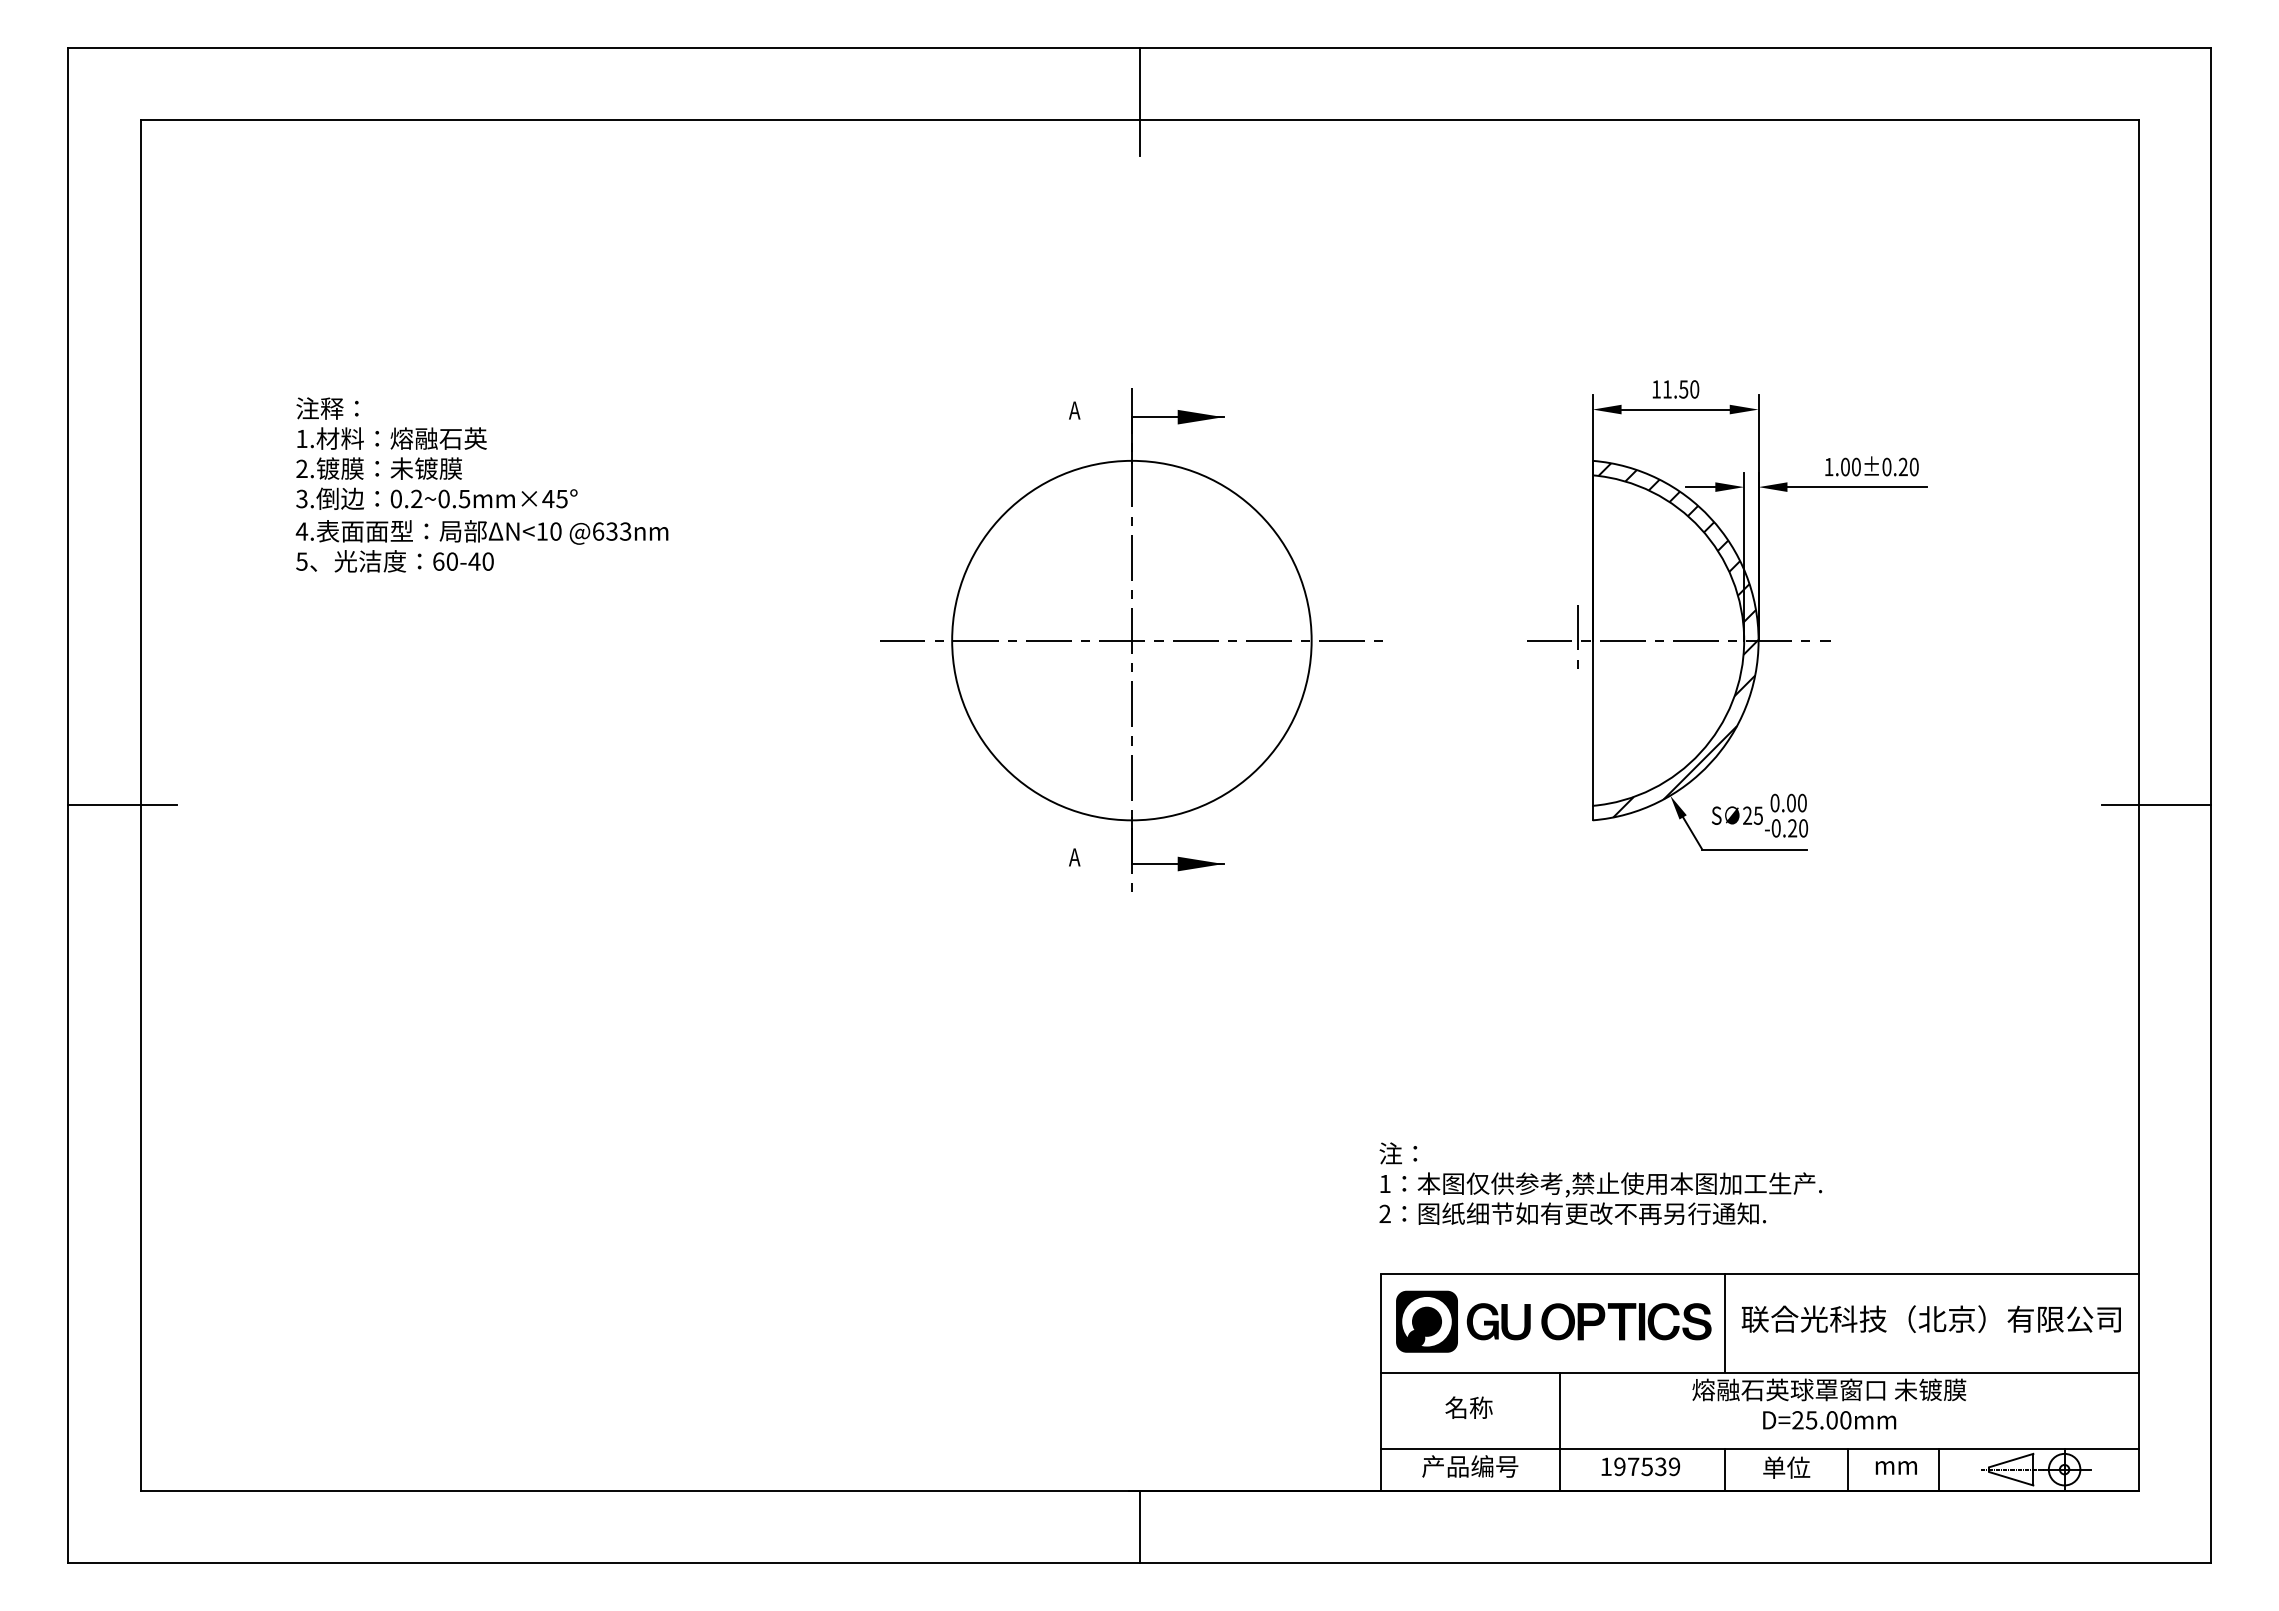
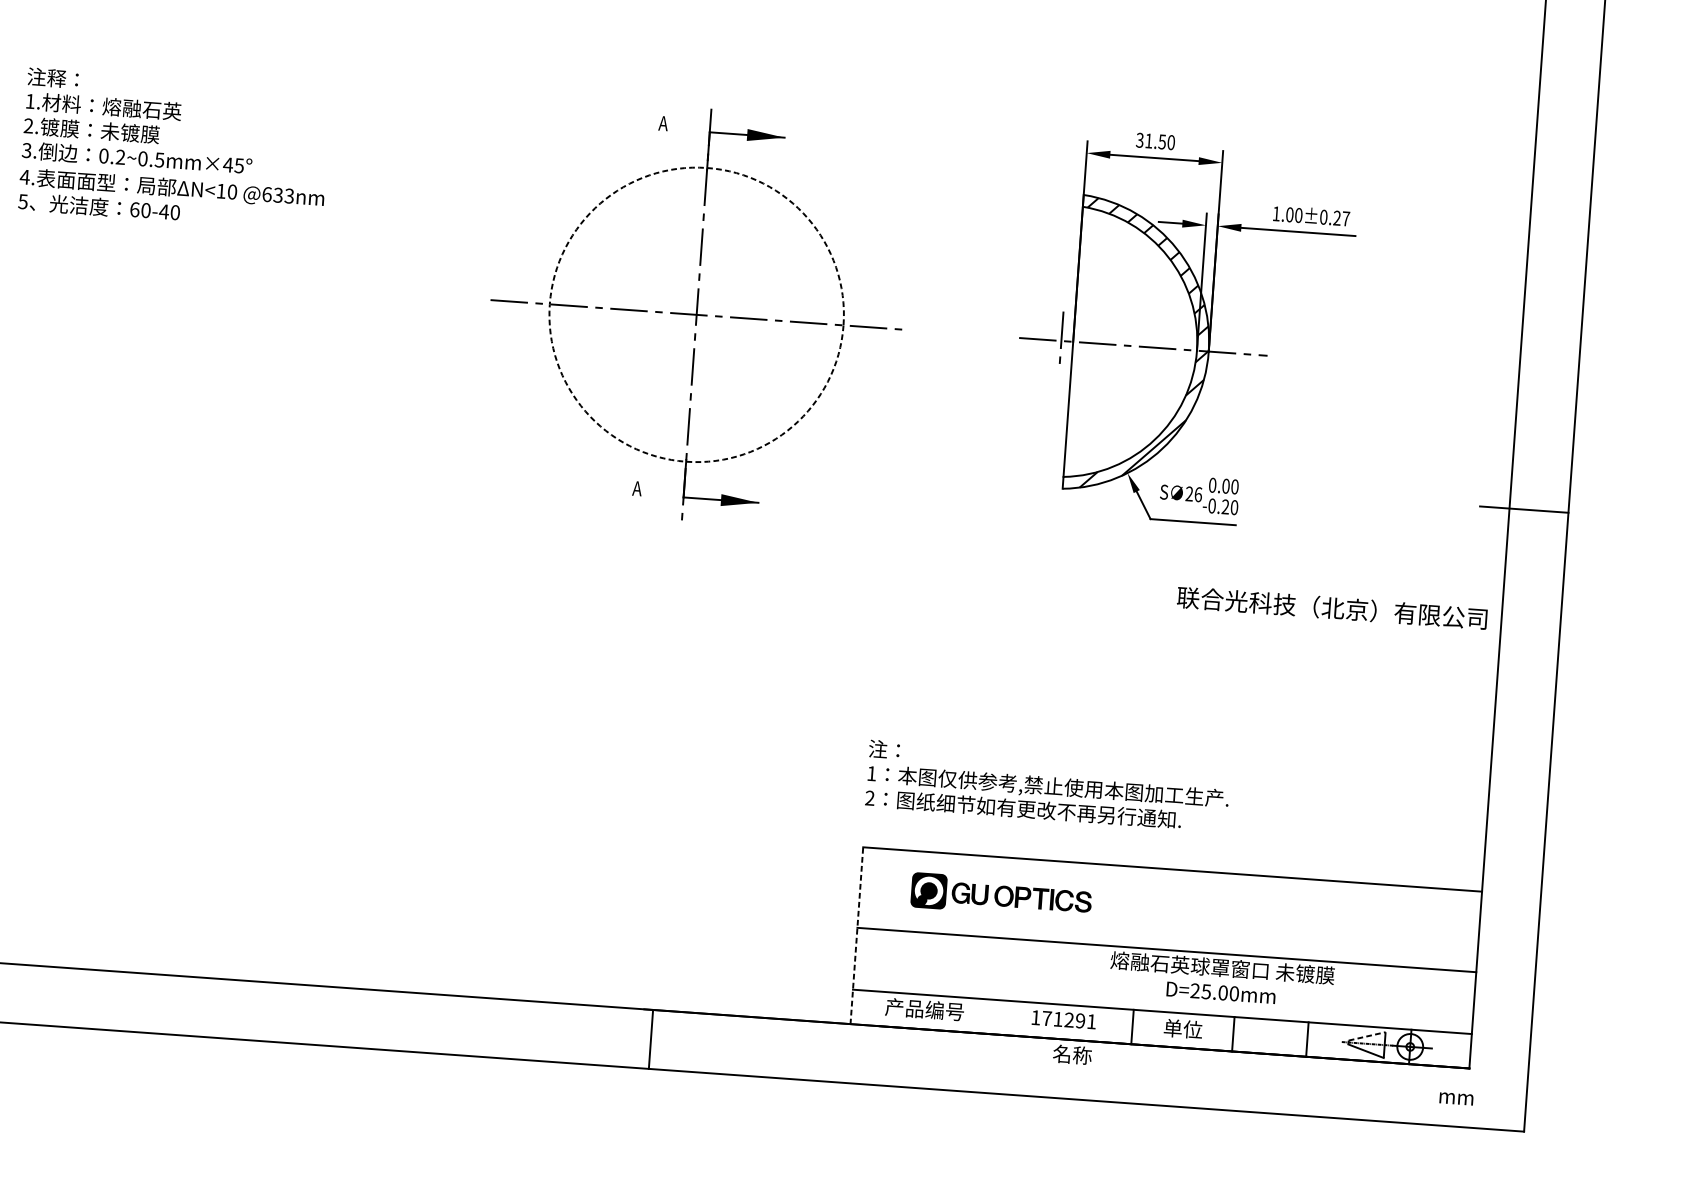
text: (1655, 389) -> (1139, 140), 11.50 -> 31.50
text: (1913, 466) -> (1345, 218), 1.00±0.20 -> 1.00±0.27
circle: (1131, 640) -> (696, 314), solid -> dashed
text: (1758, 815) -> (1198, 494), 25 -> 26
text: (1930, 1318) -> (1331, 607), moved
part: (1553, 1321) -> (1001, 895), size x0.7
line: (1724, 1323) -> (1140, 907), removed
line: (1381, 1382) -> (857, 935), solid -> dashed
text: (1468, 1407) -> (1072, 1054), moved
line: (1559, 1431) -> (999, 986), removed
line: (2011, 1460) -> (1367, 1036), solid -> dashed
text: (1647, 1466) -> (1069, 1019), 197539 -> 171291
text: (1895, 1467) -> (1455, 1098), moved

